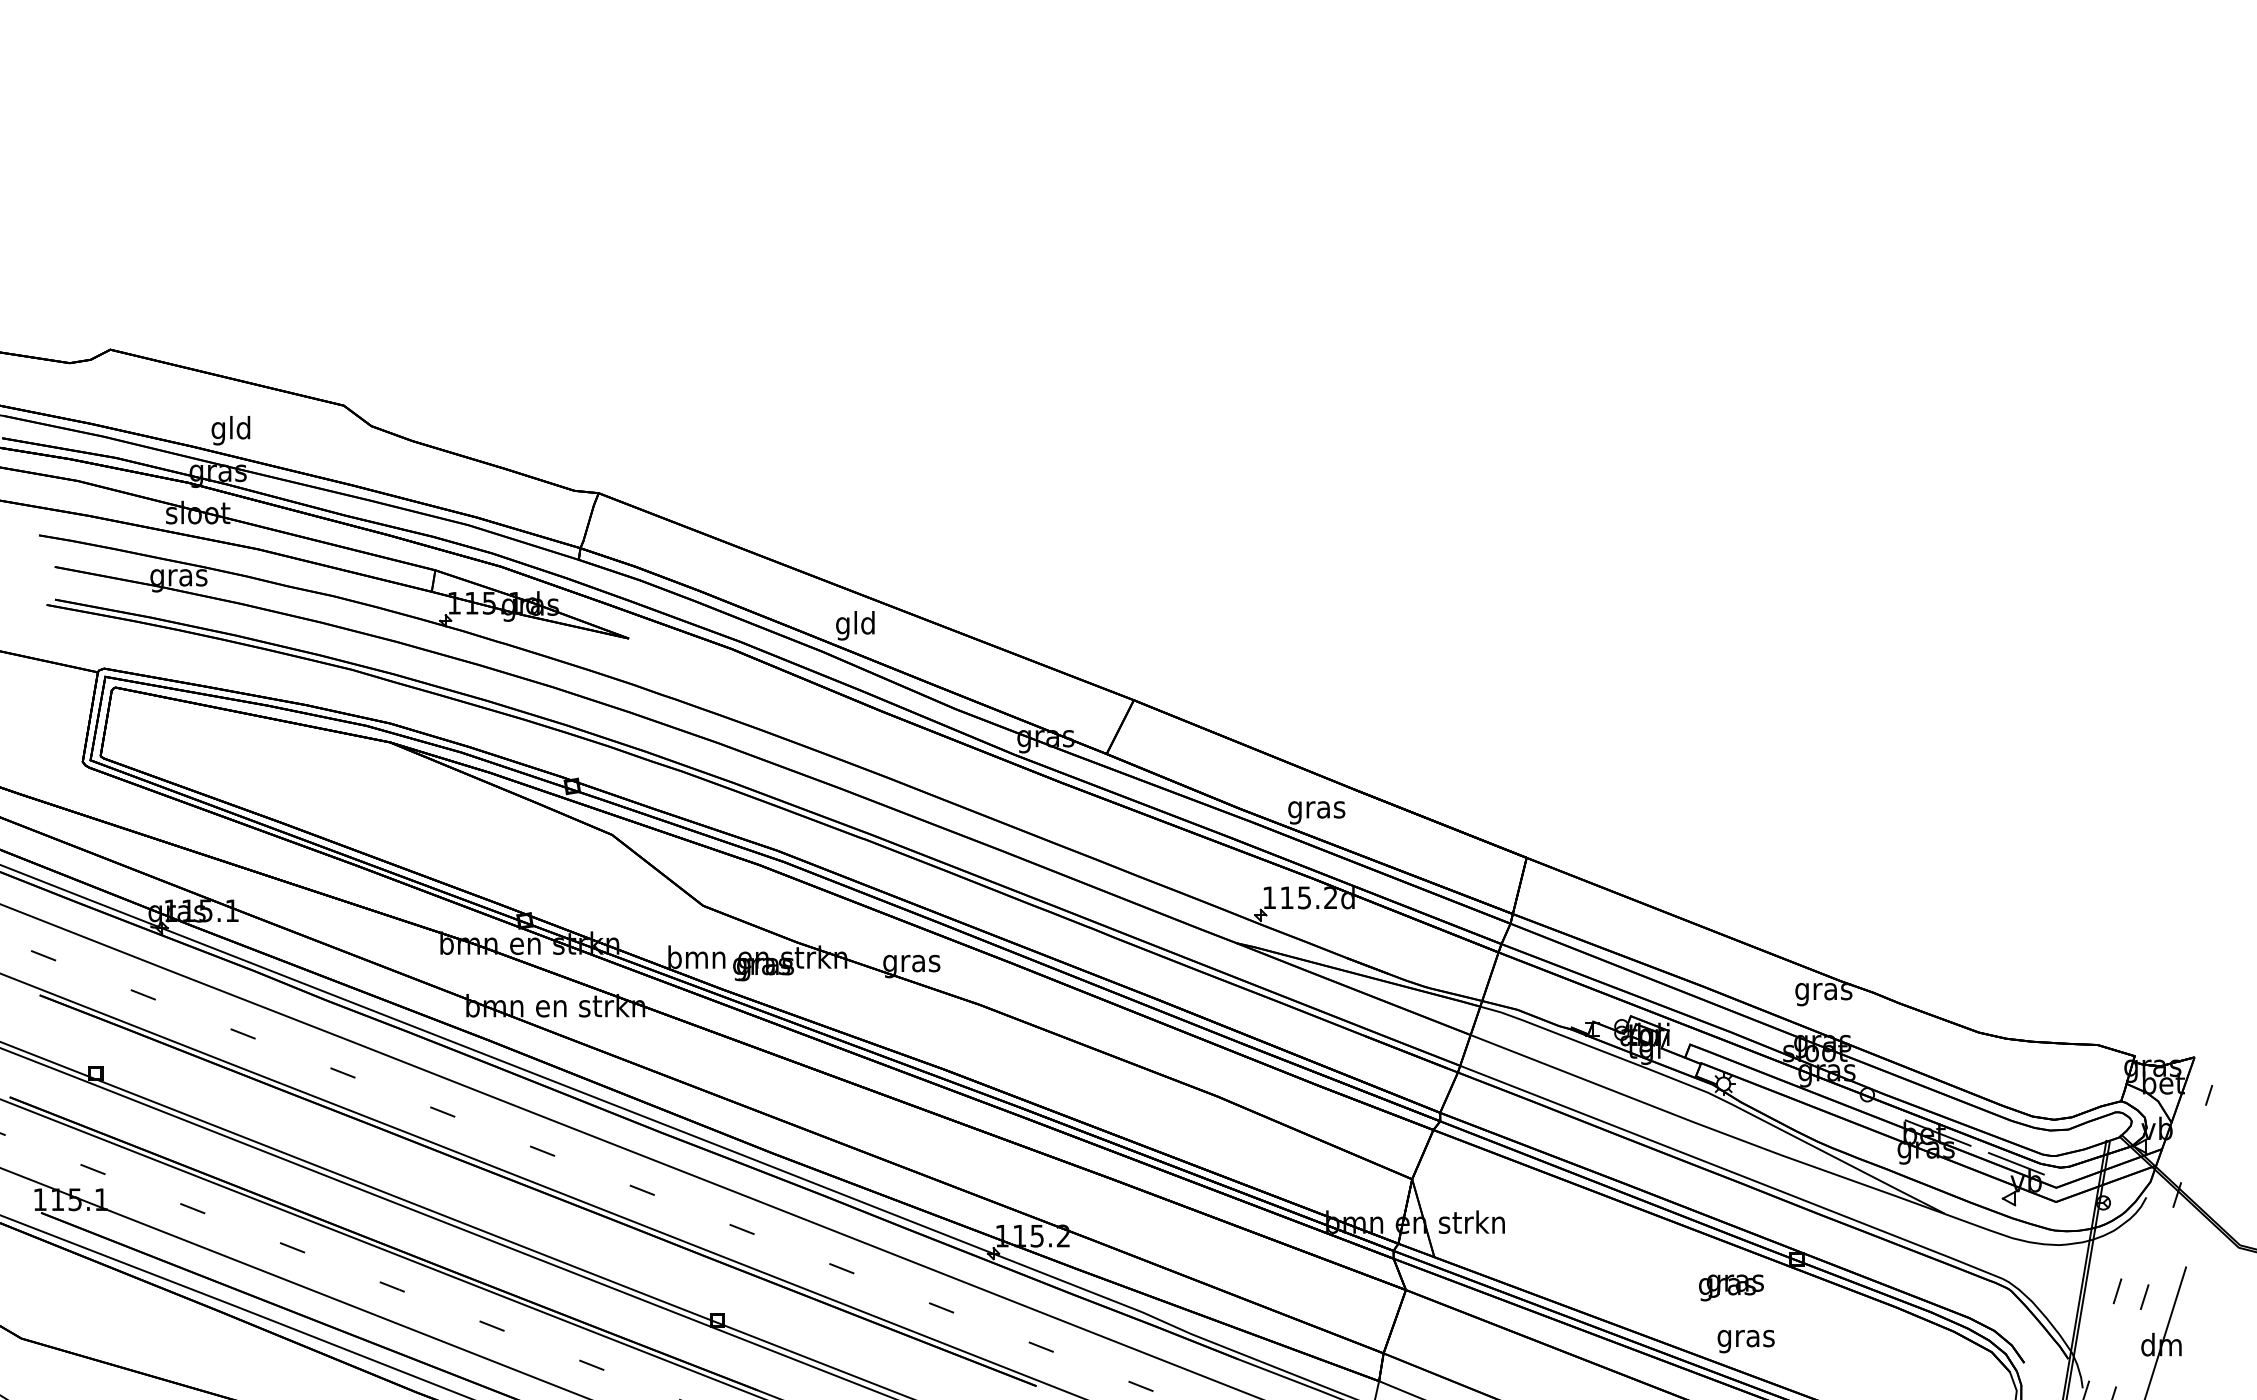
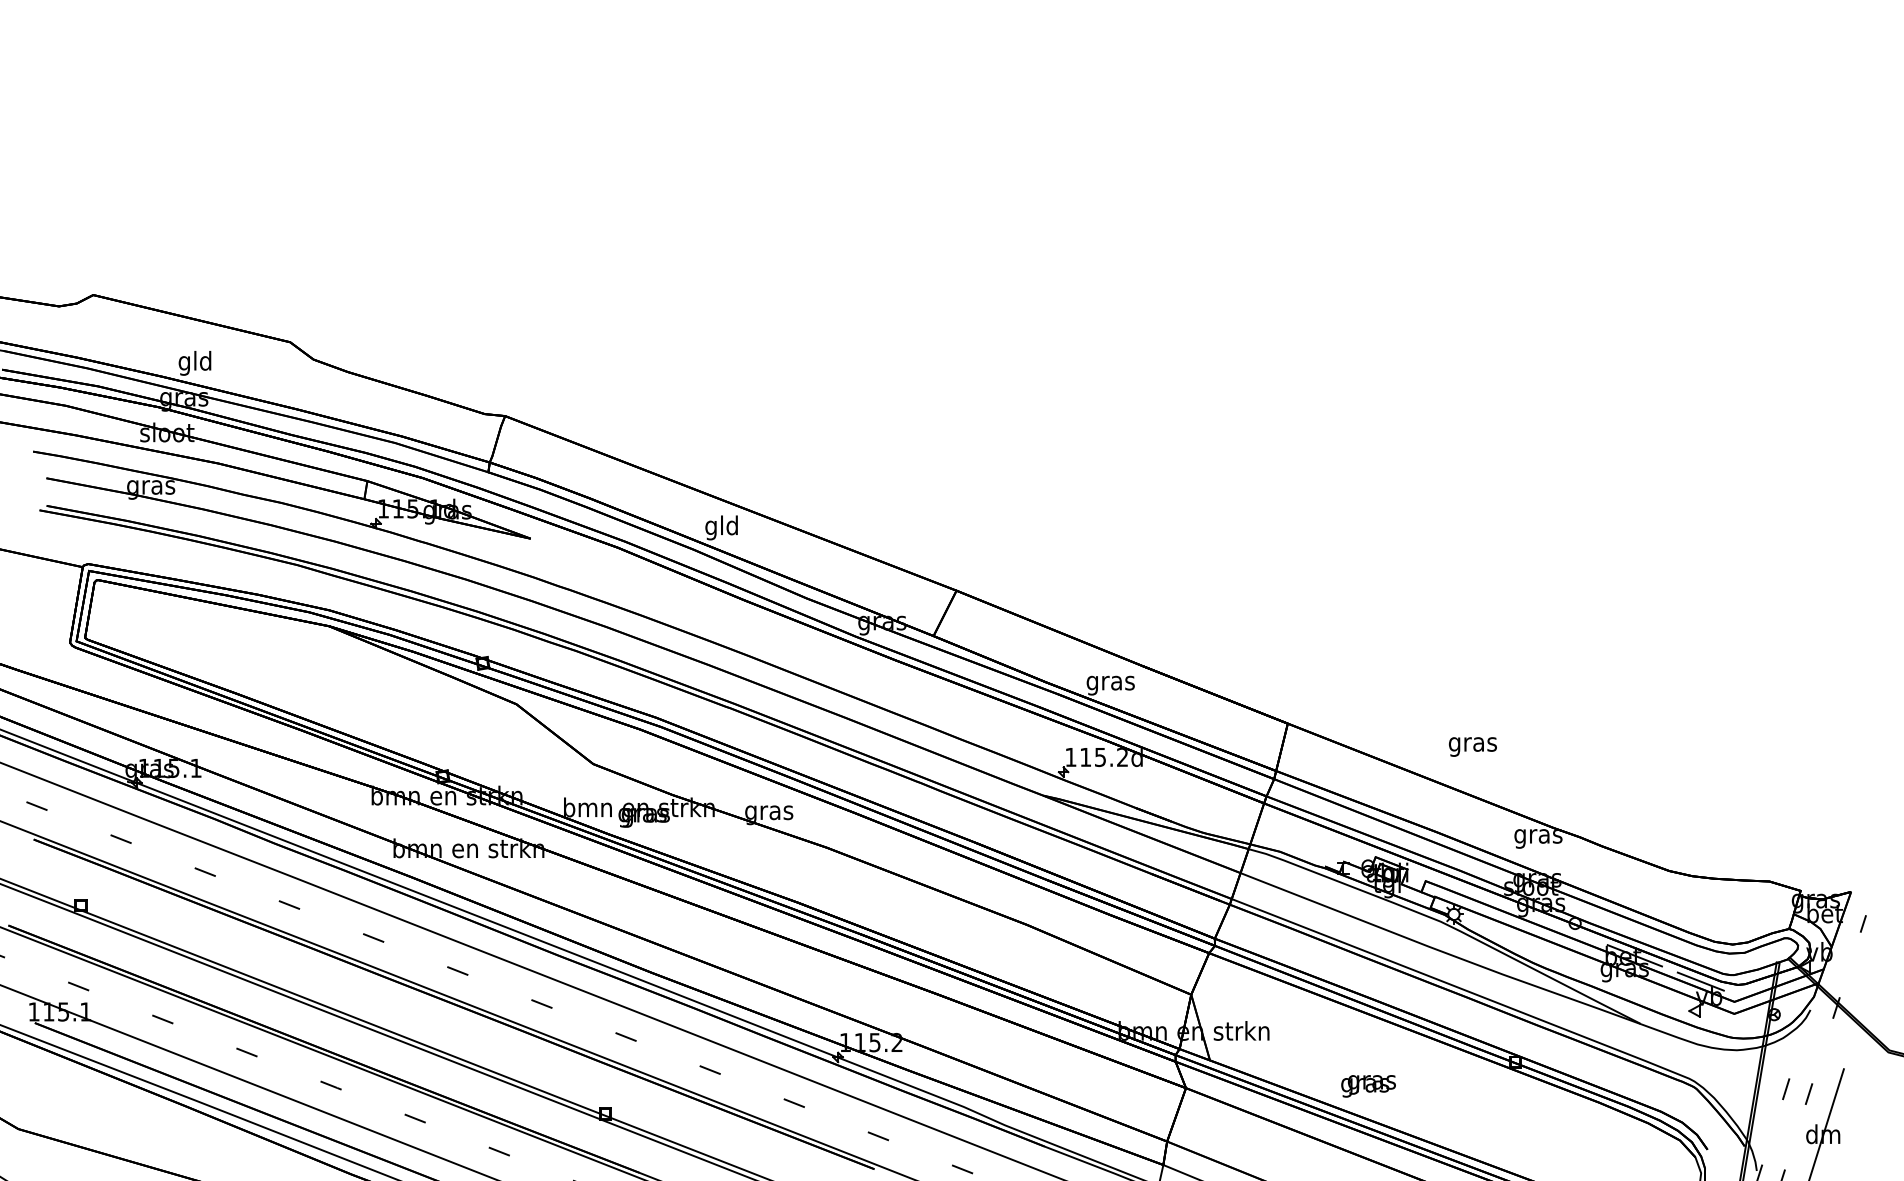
text: (1731, 1287) -> (1368, 1085), moved
text: (1745, 1341) -> (1472, 746), moved

